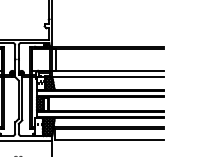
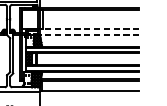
line: (108, 70) -> (89, 29), solid -> dashed
line: (107, 77) -> (88, 35), solid -> dashed

